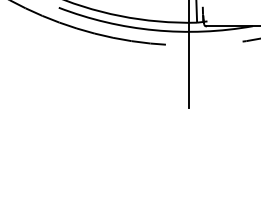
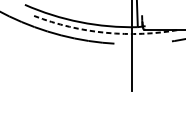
arc: (154, 30) -> (105, 33), solid -> dashed

